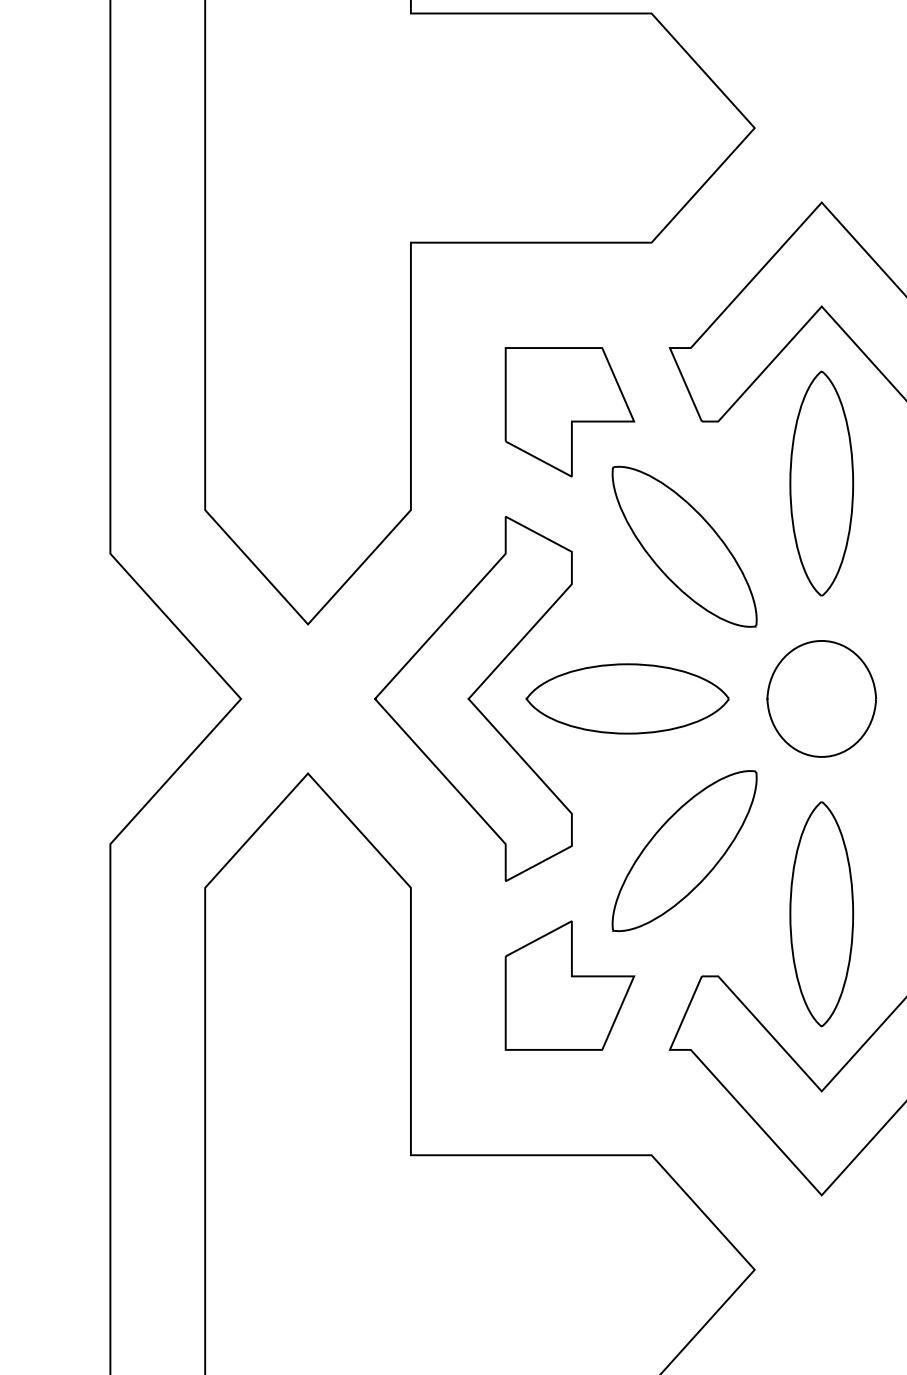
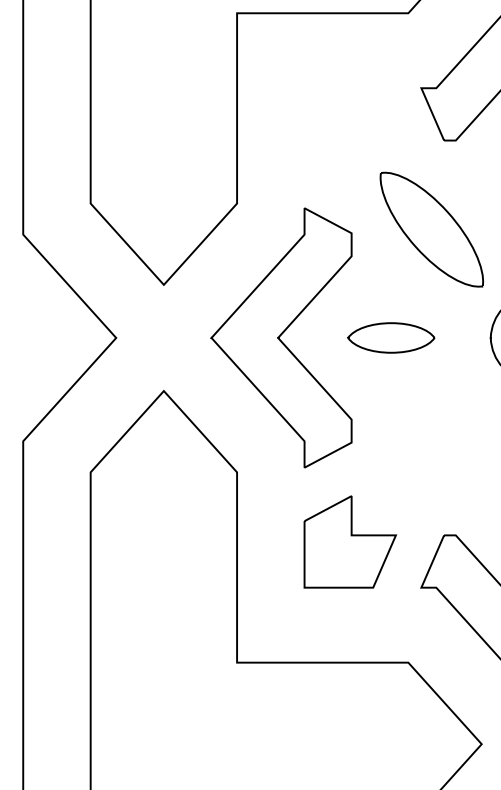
part: (569, 412) -> (349, 134), removed
part: (627, 698) -> (391, 337), size x0.6
part: (684, 851) -> (431, 446), removed

